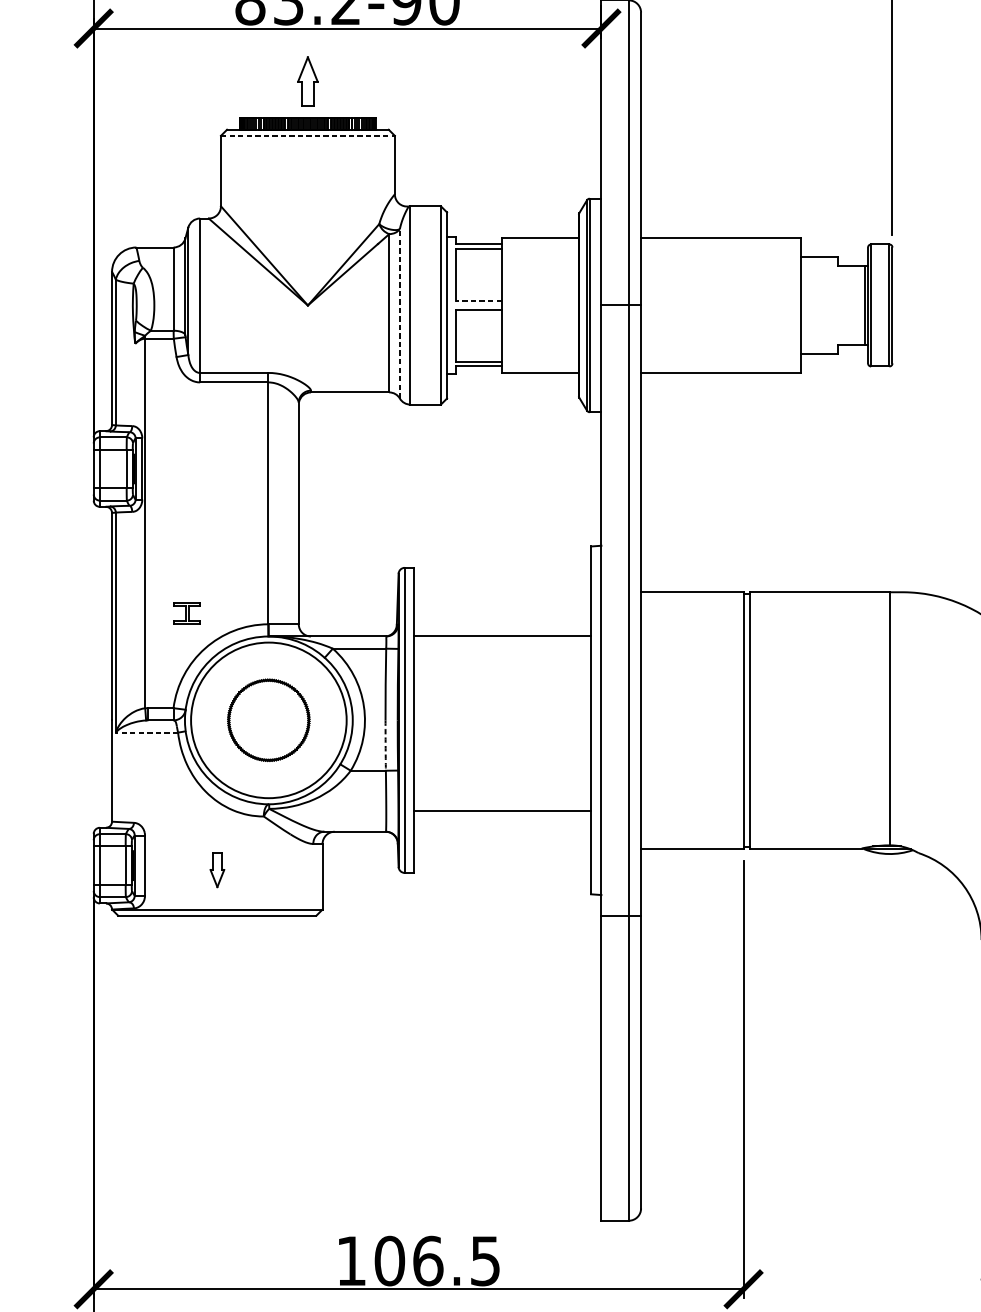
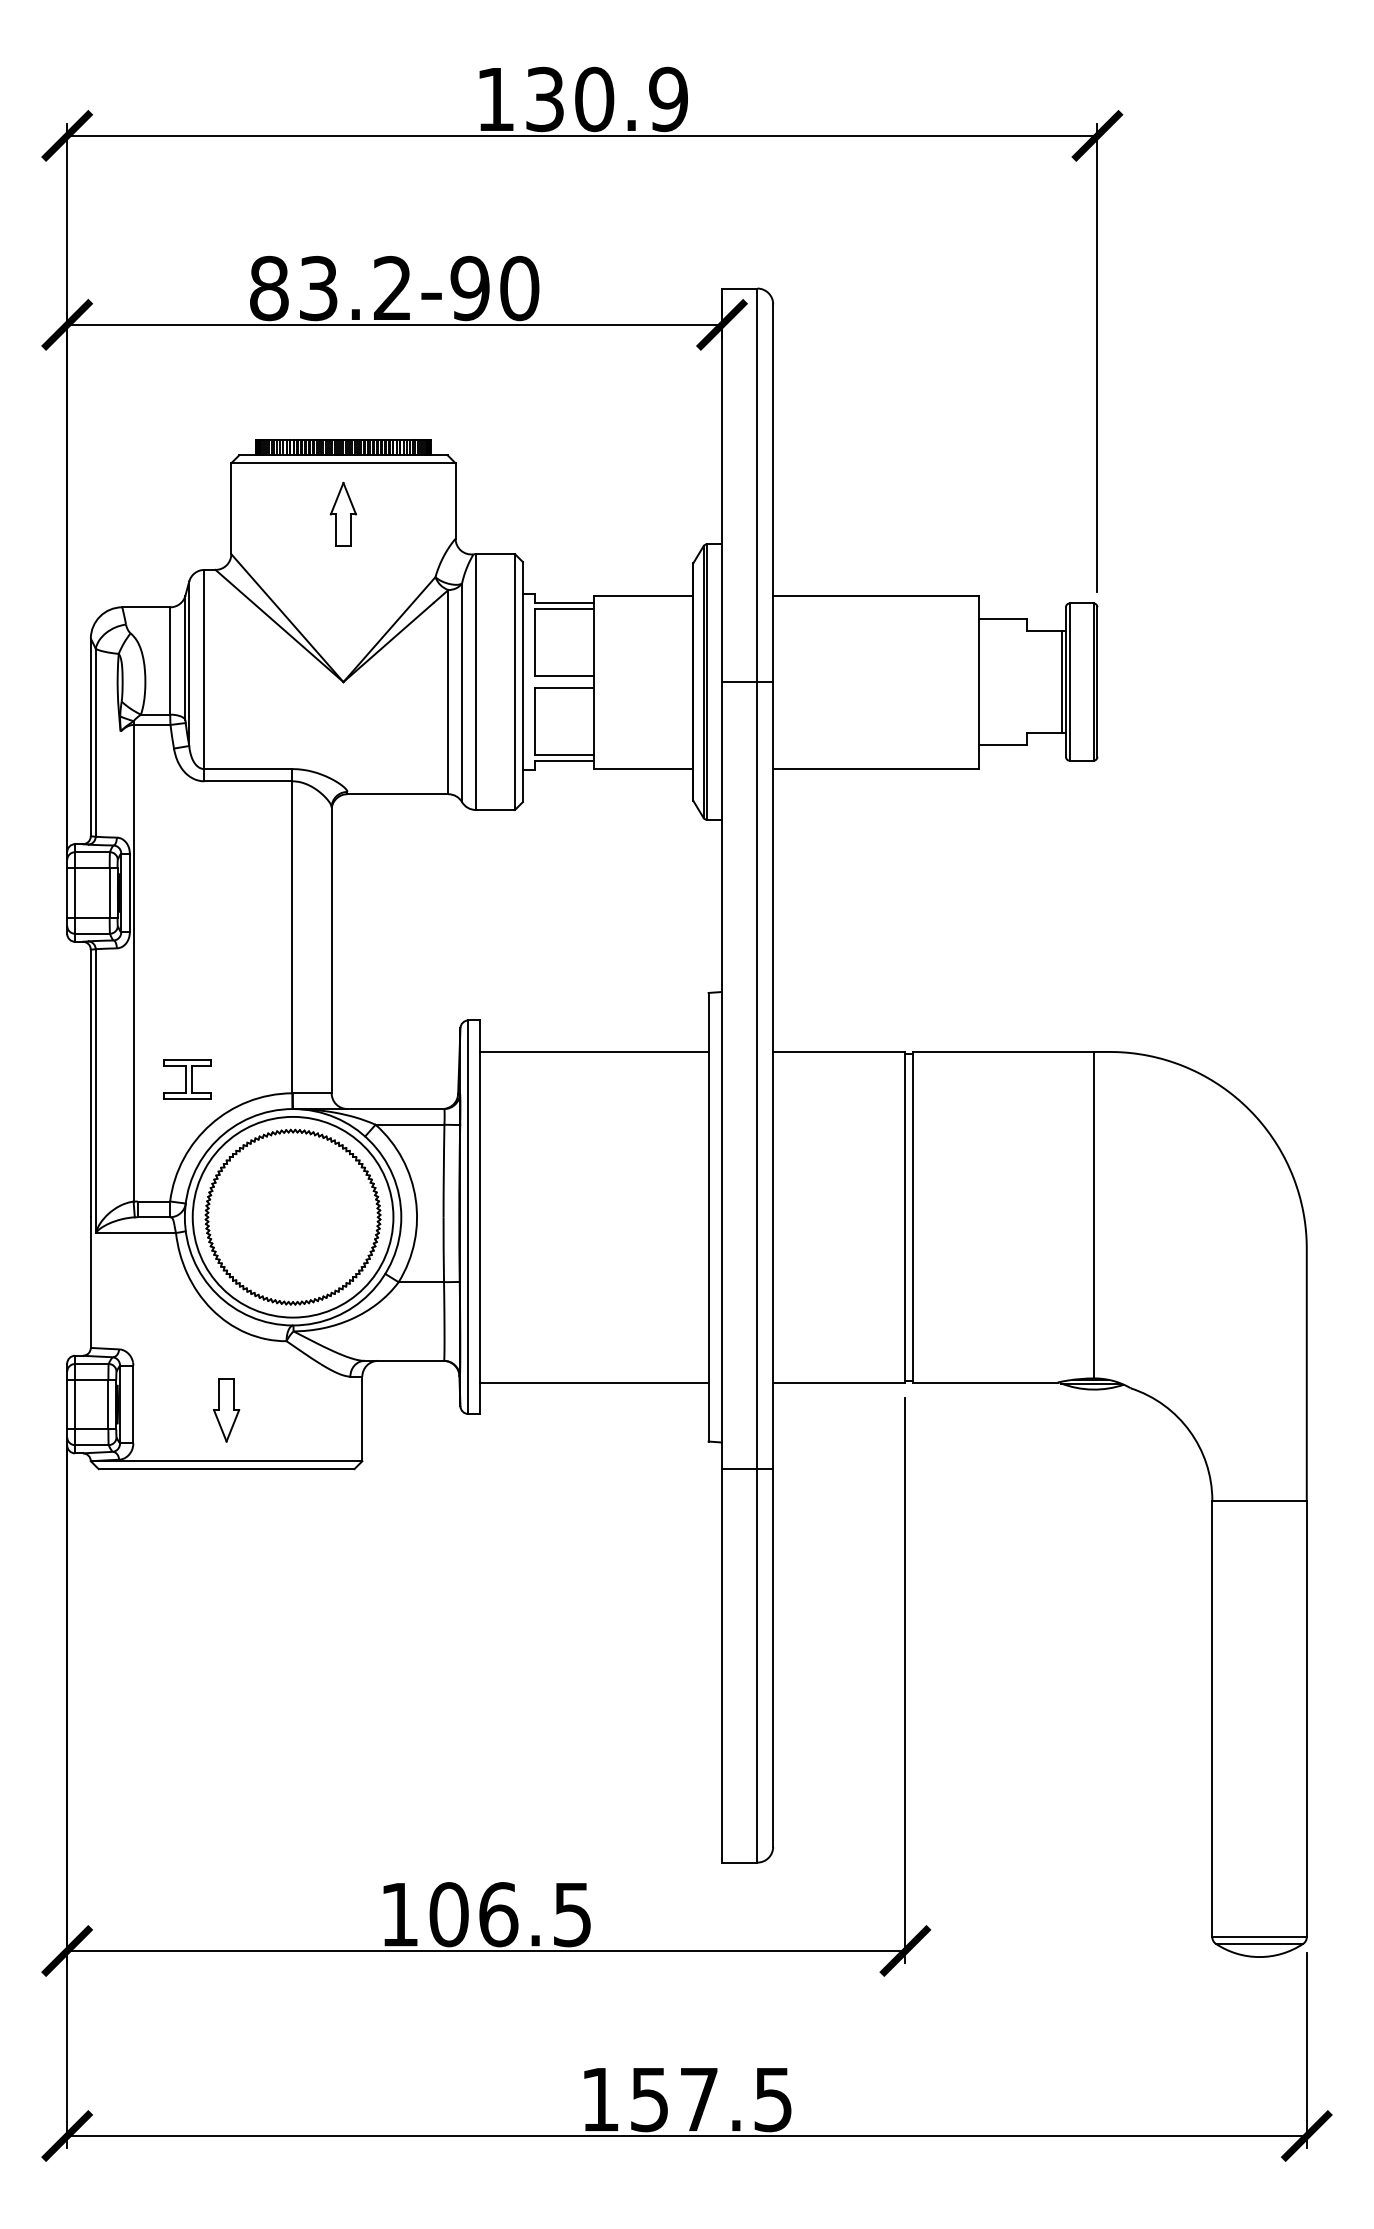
part: (307, 80) -> (343, 513), moved
line: (307, 136) -> (343, 463), dashed -> solid
line: (479, 301) -> (564, 676), dashed -> solid
line: (400, 313) -> (462, 692), dashed -> solid
part: (187, 613) -> (187, 1079), size x1.43
line: (502, 635) -> (594, 1051), moved
part: (268, 719) -> (292, 1216), size x1.67
line: (146, 732) -> (135, 1233), dashed -> solid
arc: (385, 745) -> (443, 1249), dashed -> solid
line: (502, 810) -> (594, 1382), moved
part: (217, 870) -> (226, 1410), size x1.43

